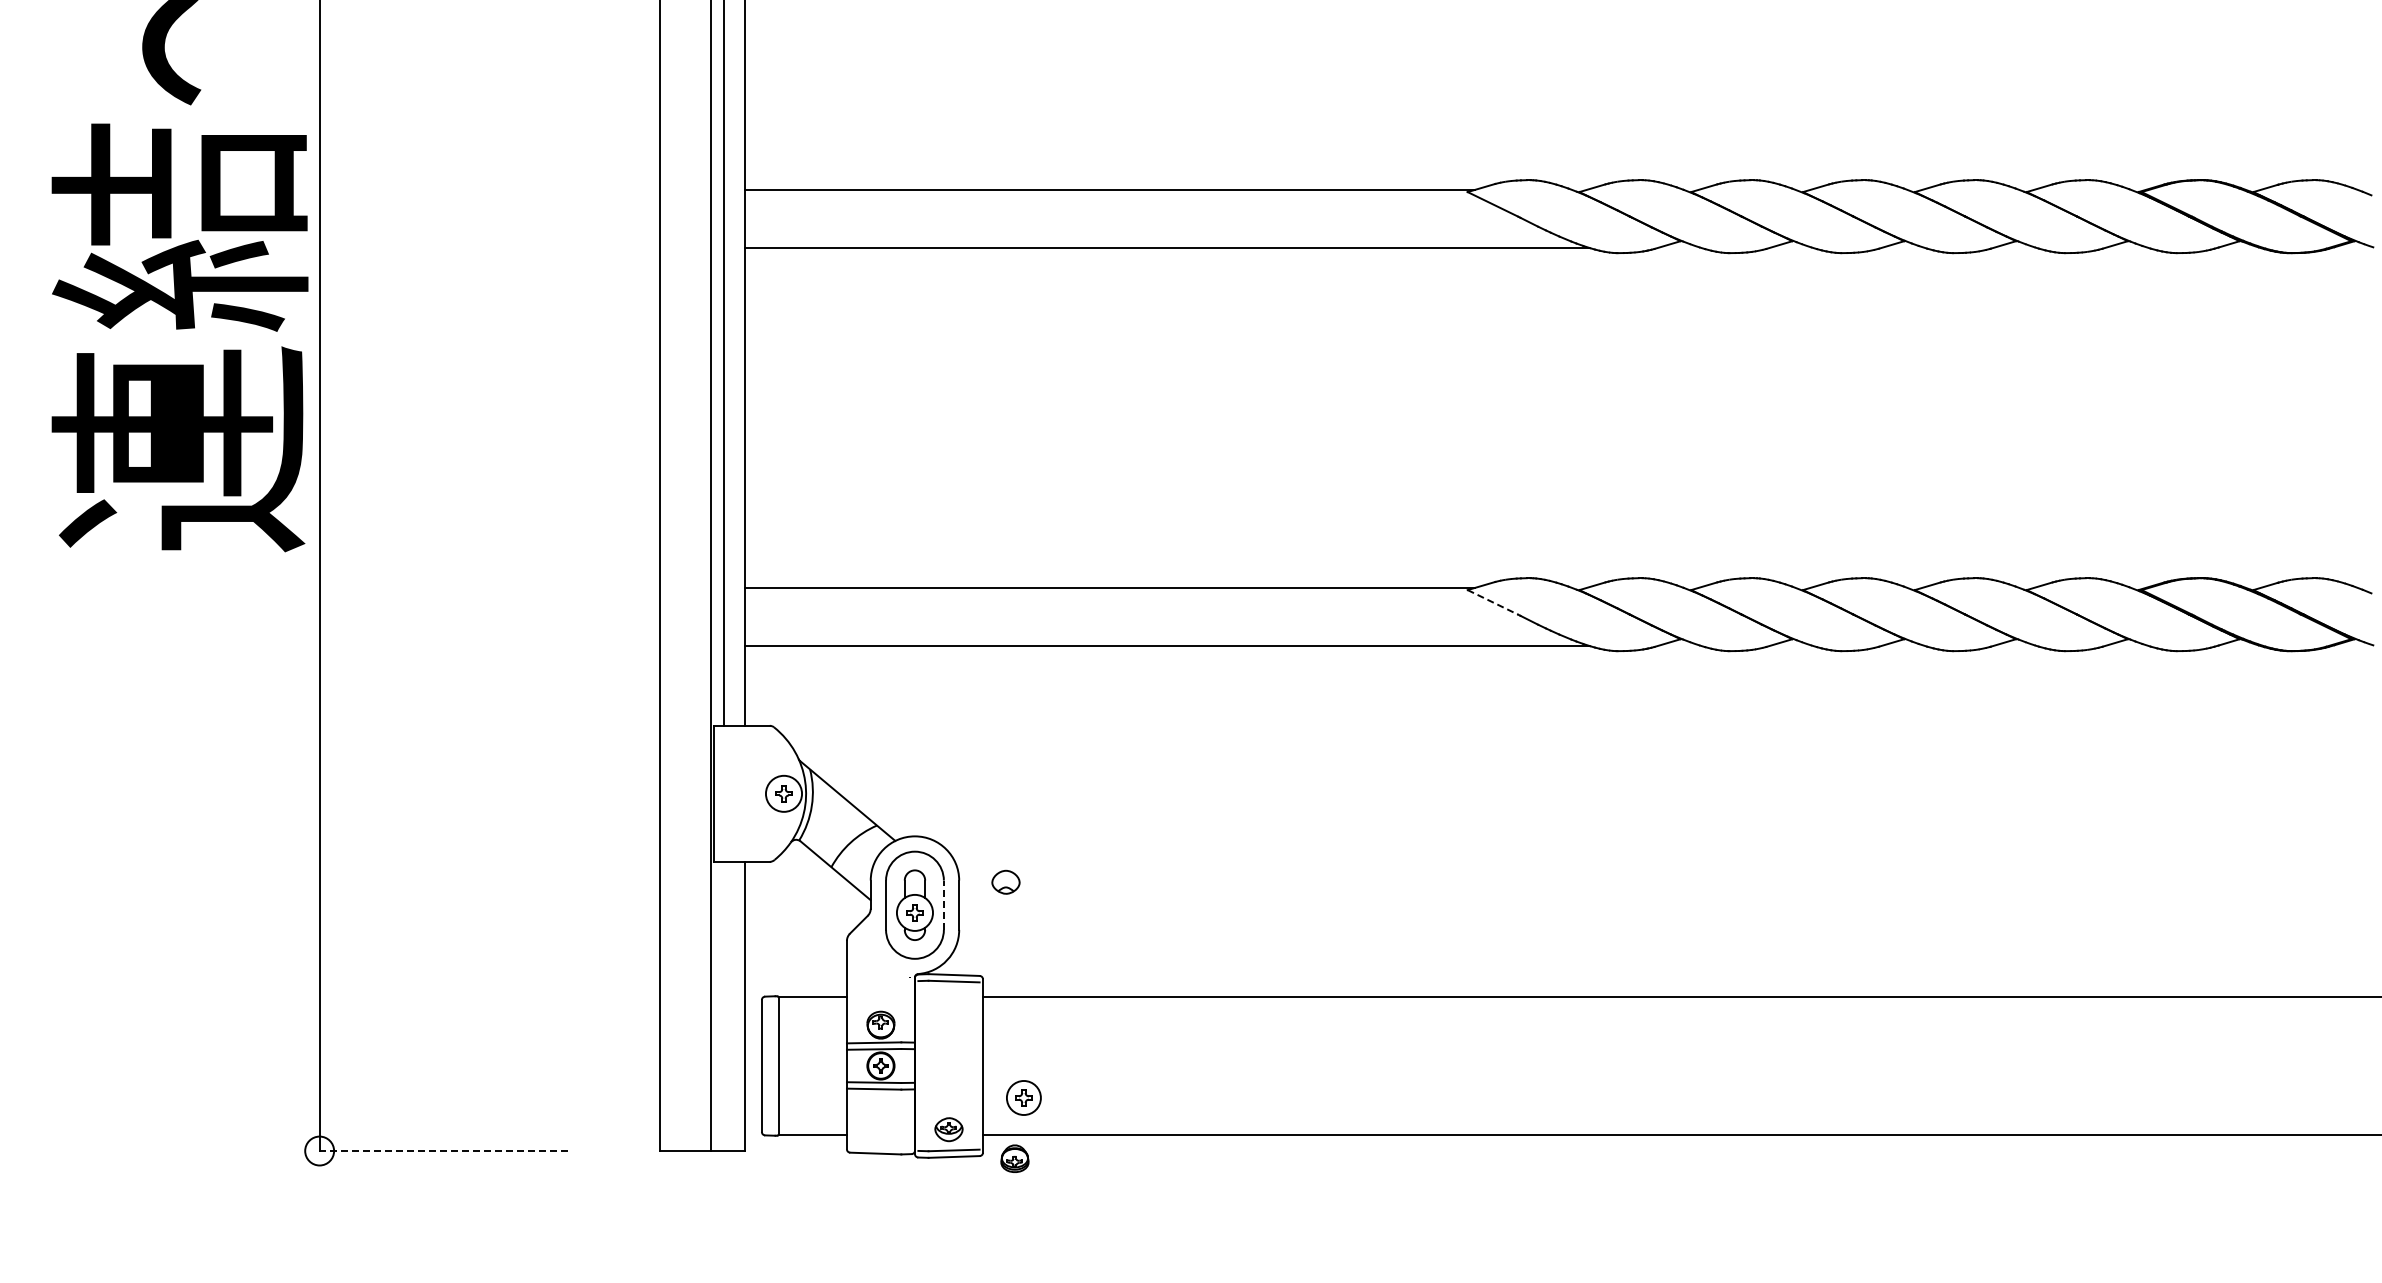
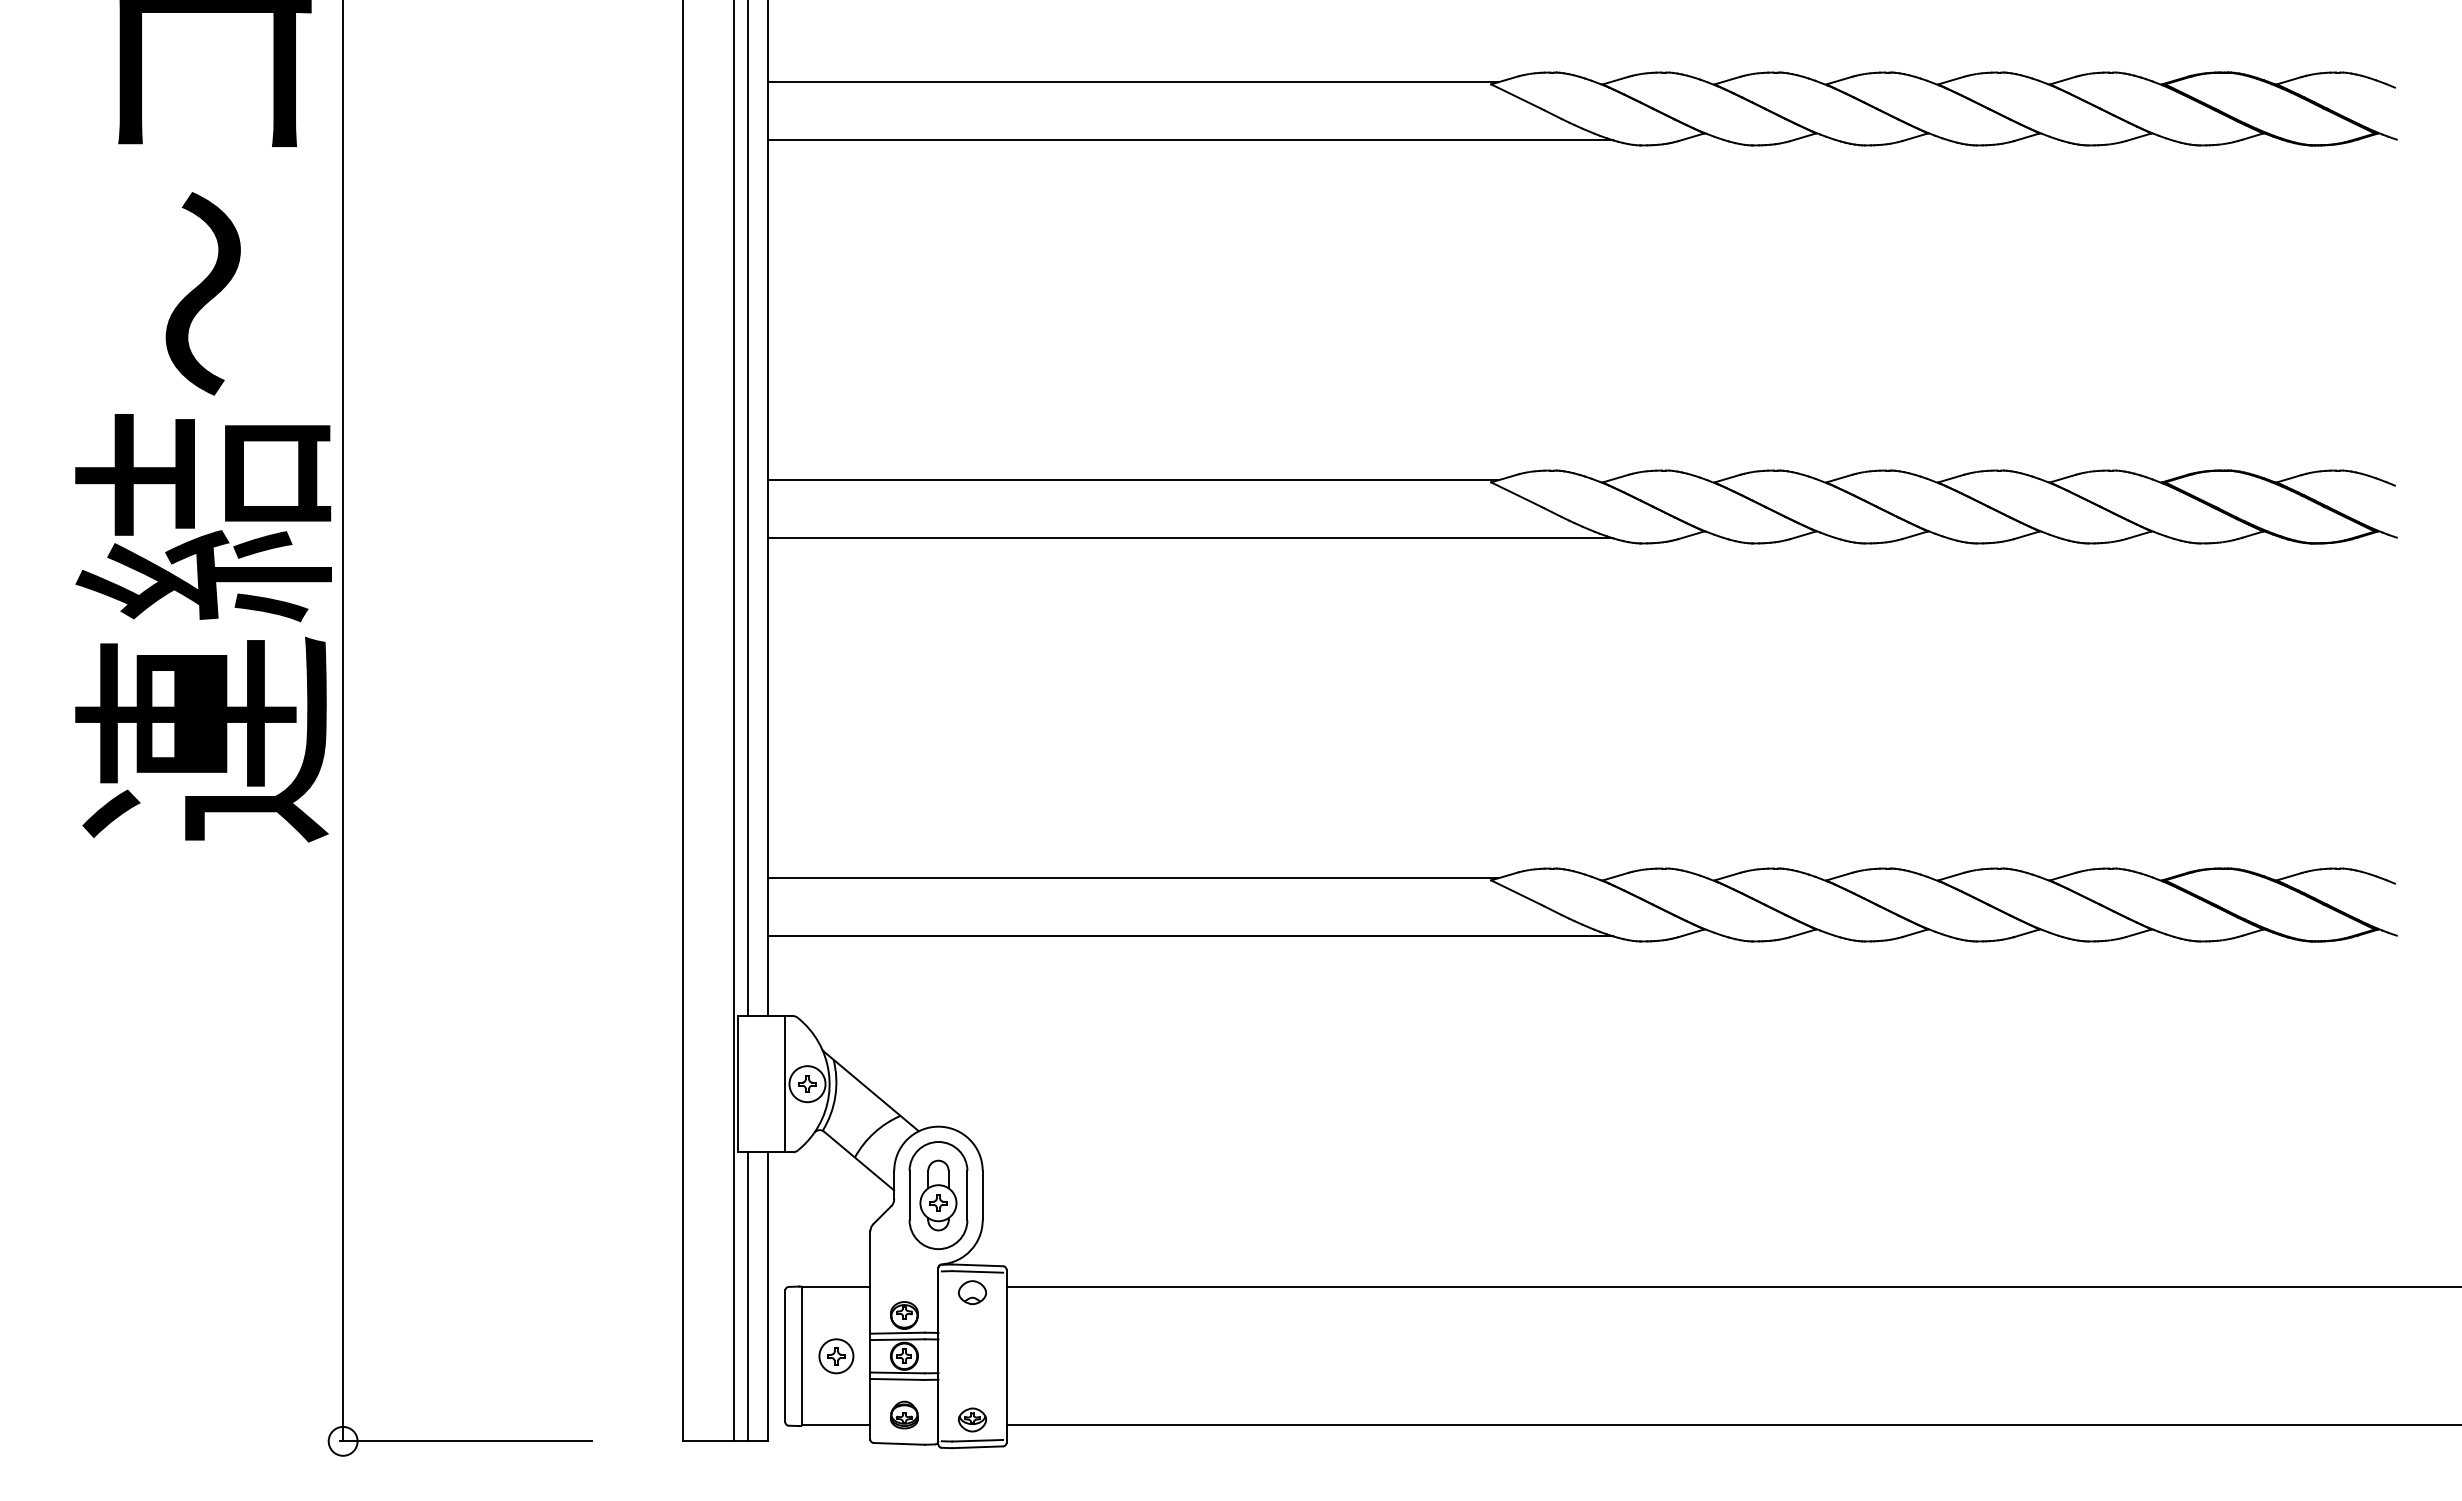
line: (1492, 602) -> (1516, 892), dashed -> solid
line: (761, 794) -> (785, 1084), added
part: (1005, 882) -> (972, 1292), moved
line: (943, 905) -> (967, 1195), dashed -> solid
line: (723, 1006) -> (747, 1296), added
part: (1023, 1098) -> (836, 1356), moved
line: (441, 1151) -> (465, 1441), dashed -> solid
part: (1014, 1158) -> (904, 1414), moved

